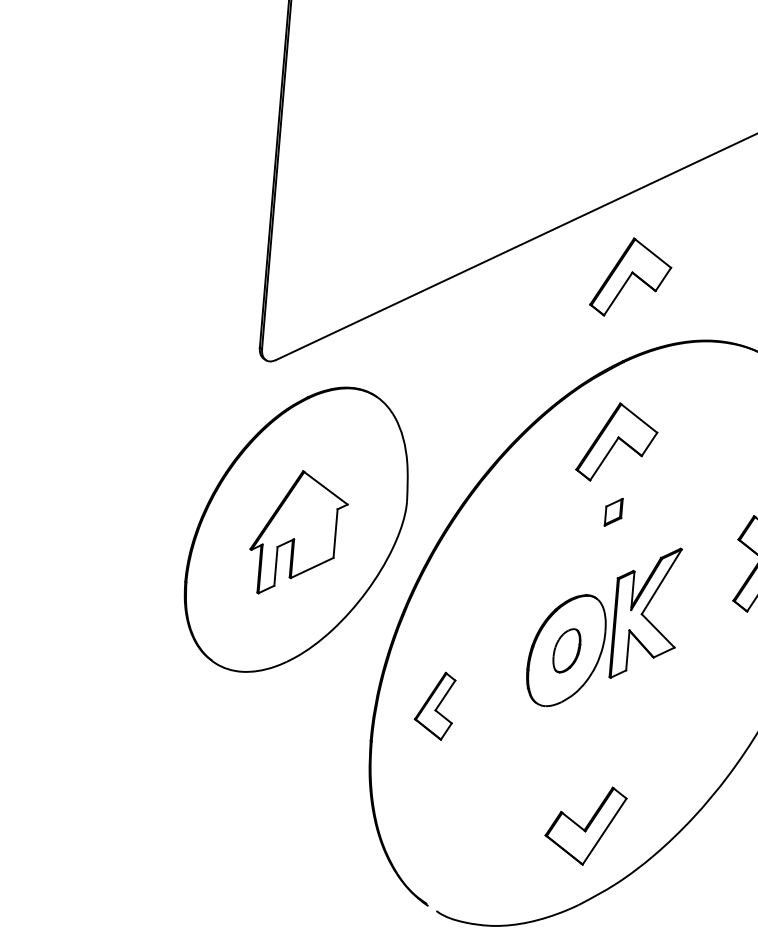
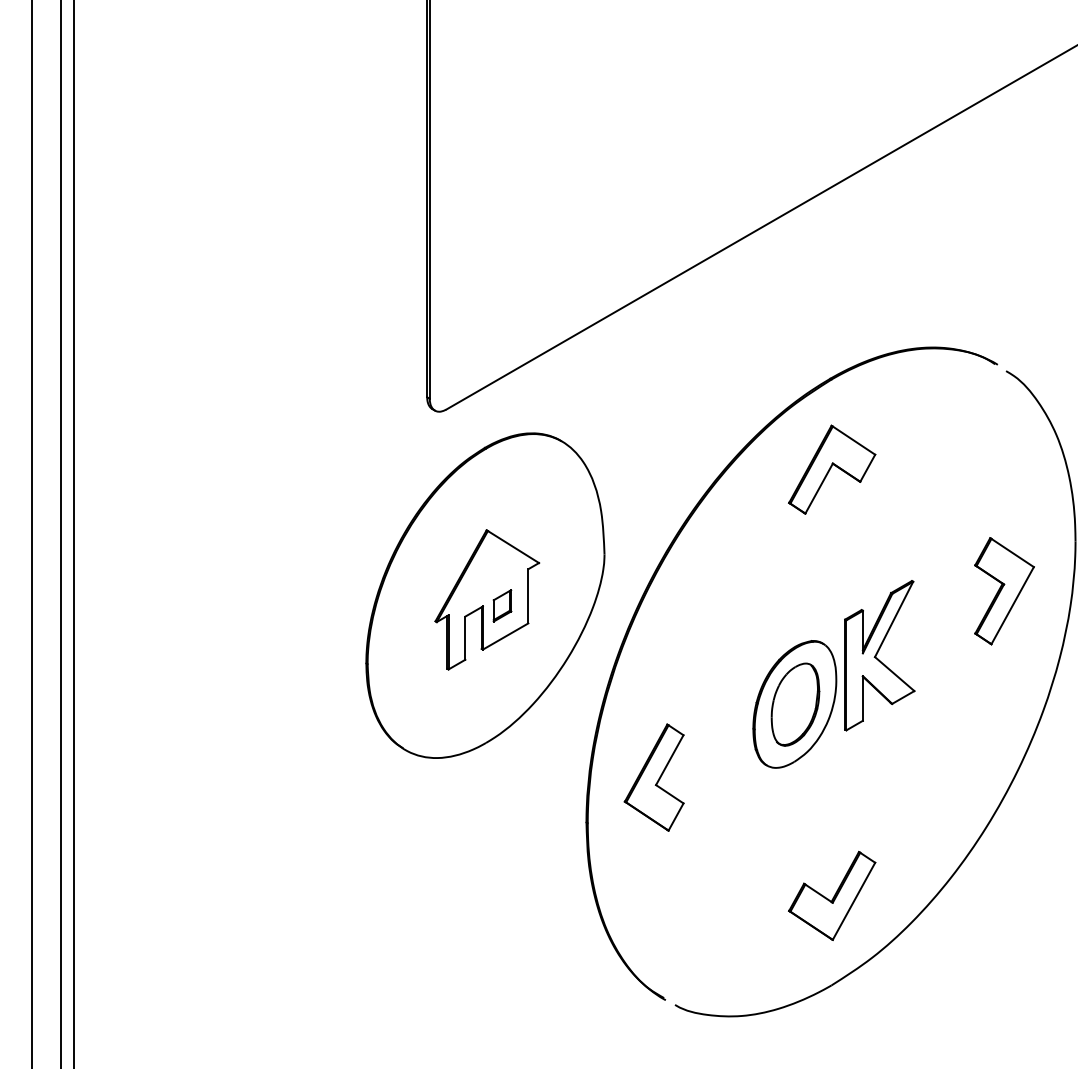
part: (631, 277) -> (832, 285), removed
part: (613, 512) -> (502, 605), moved
part: (566, 650) -> (795, 704), size x1.67
part: (434, 705) -> (653, 777), size x1.43

